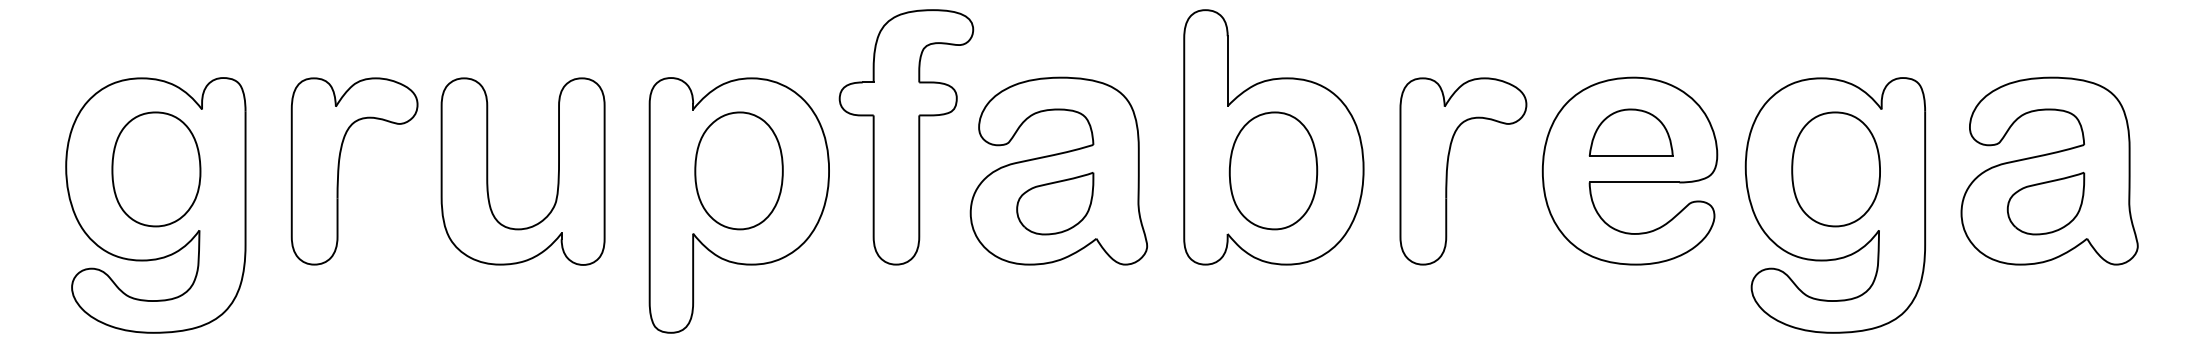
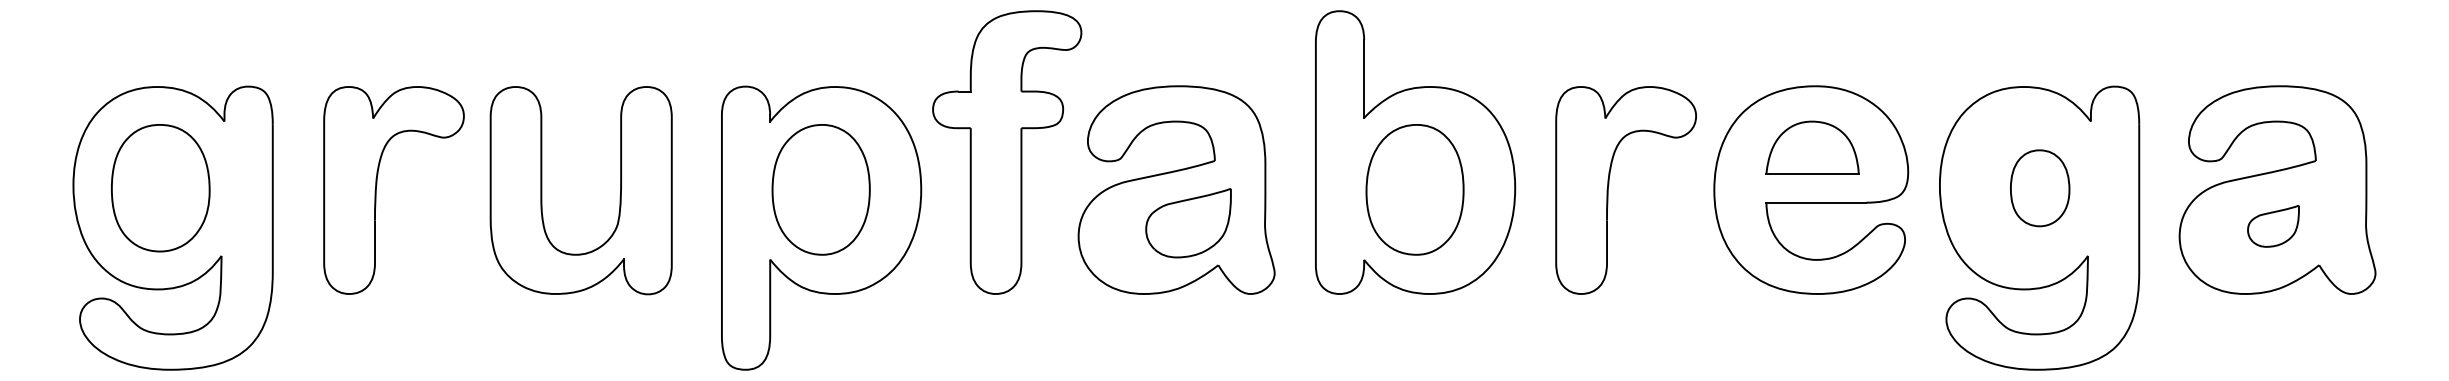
part: (156, 169) -> (160, 188), moved
part: (1835, 169) -> (2039, 188), size x0.6
part: (1055, 203) -> (1188, 223), moved
part: (2045, 203) -> (2273, 226), size x0.6

